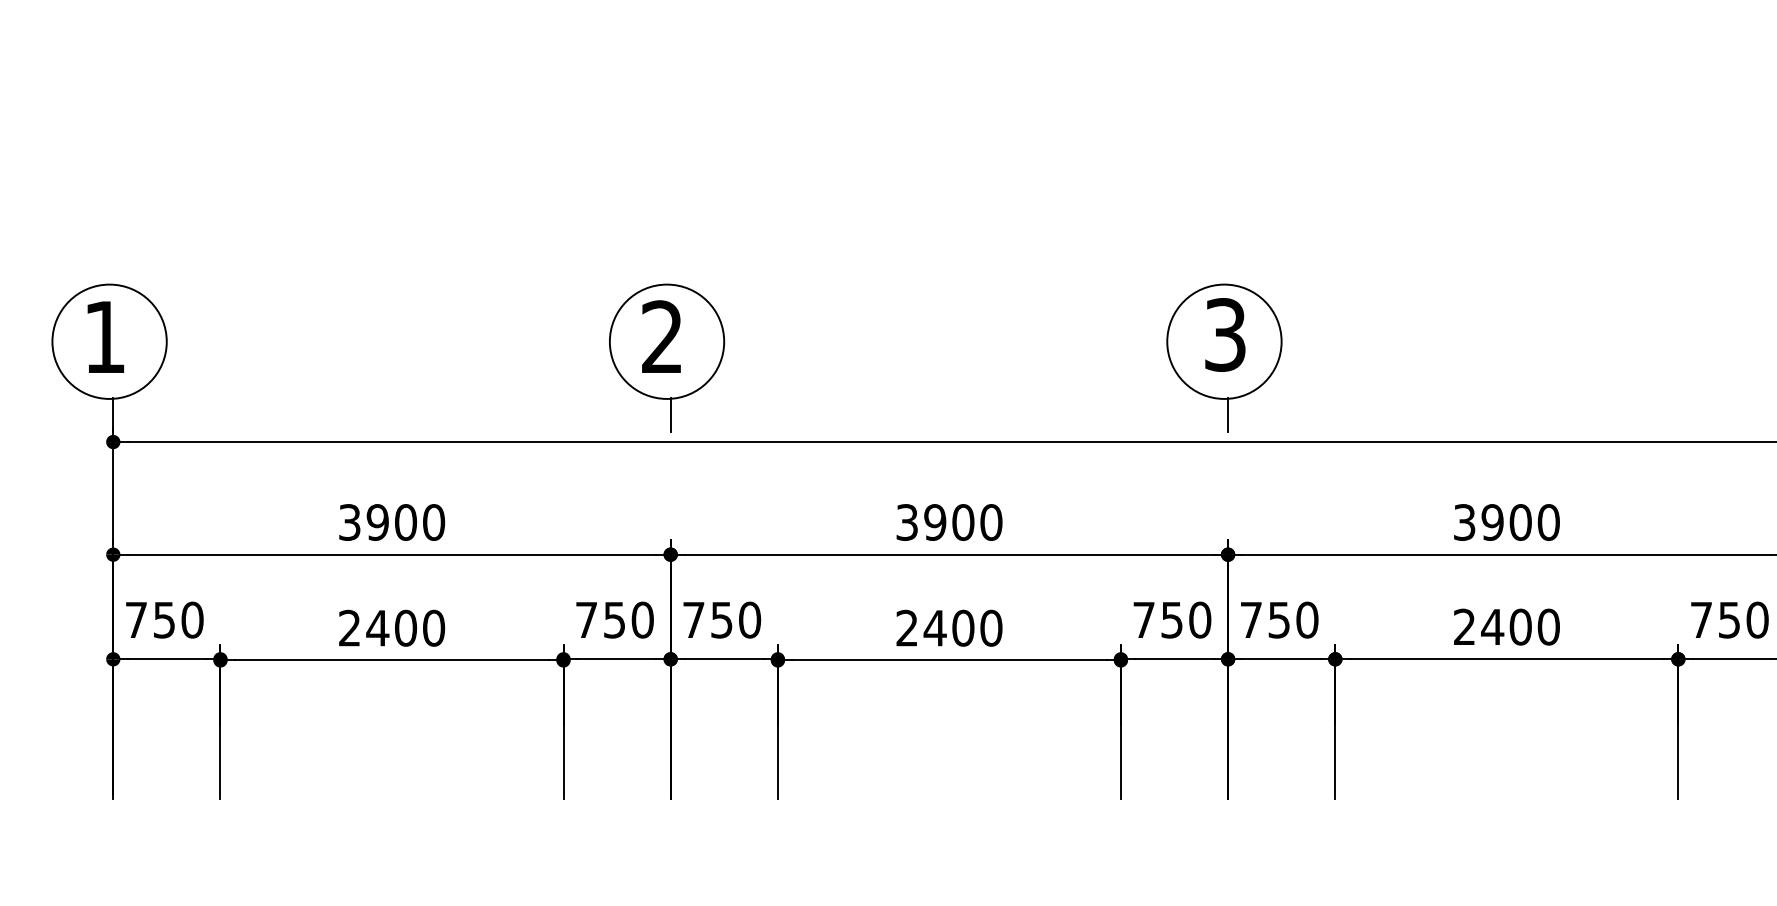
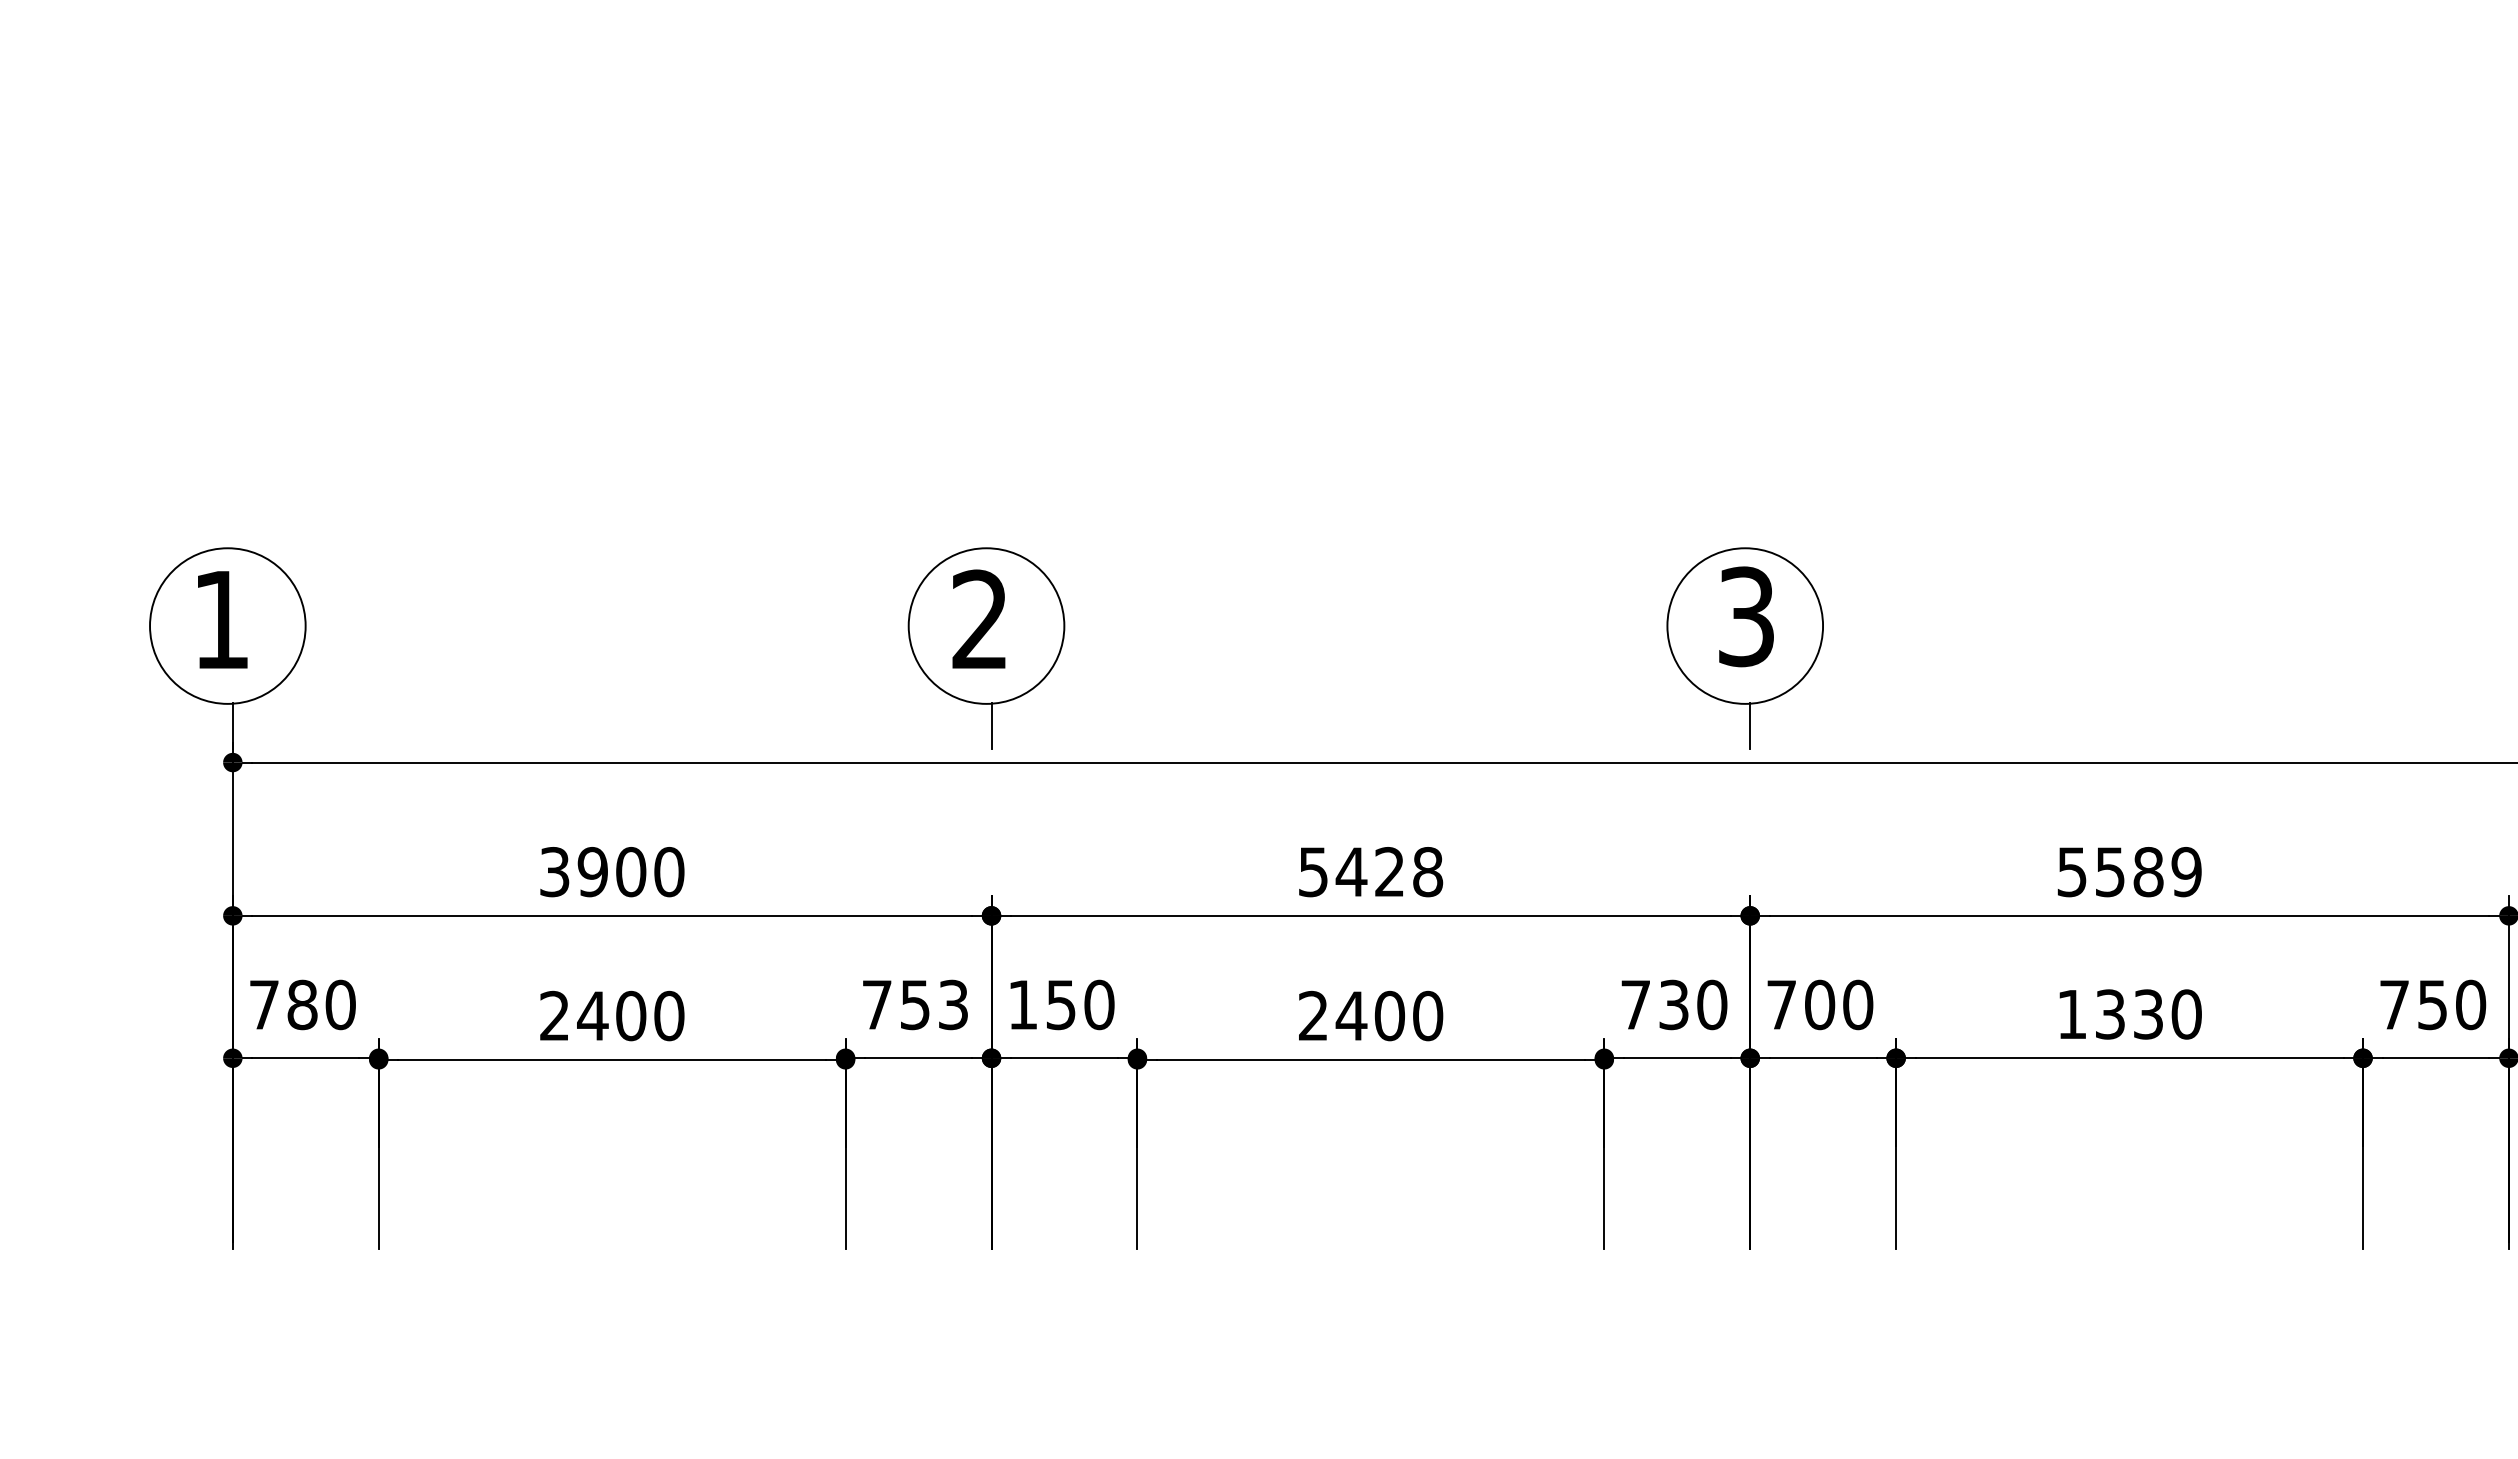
text: (949, 522) -> (1371, 872), 3900 -> 5428
text: (1506, 522) -> (2129, 872), 3900 -> 5589
text: (164, 619) -> (302, 1004), 750 -> 780
text: (642, 619) -> (953, 1004), 750 -> 753
text: (694, 619) -> (1023, 1004), 750 -> 150
text: (1172, 619) -> (1674, 1004), 750 -> 730
text: (1279, 619) -> (1820, 1004), 750 -> 700
text: (1492, 627) -> (2110, 1014), 2400 -> 1330

